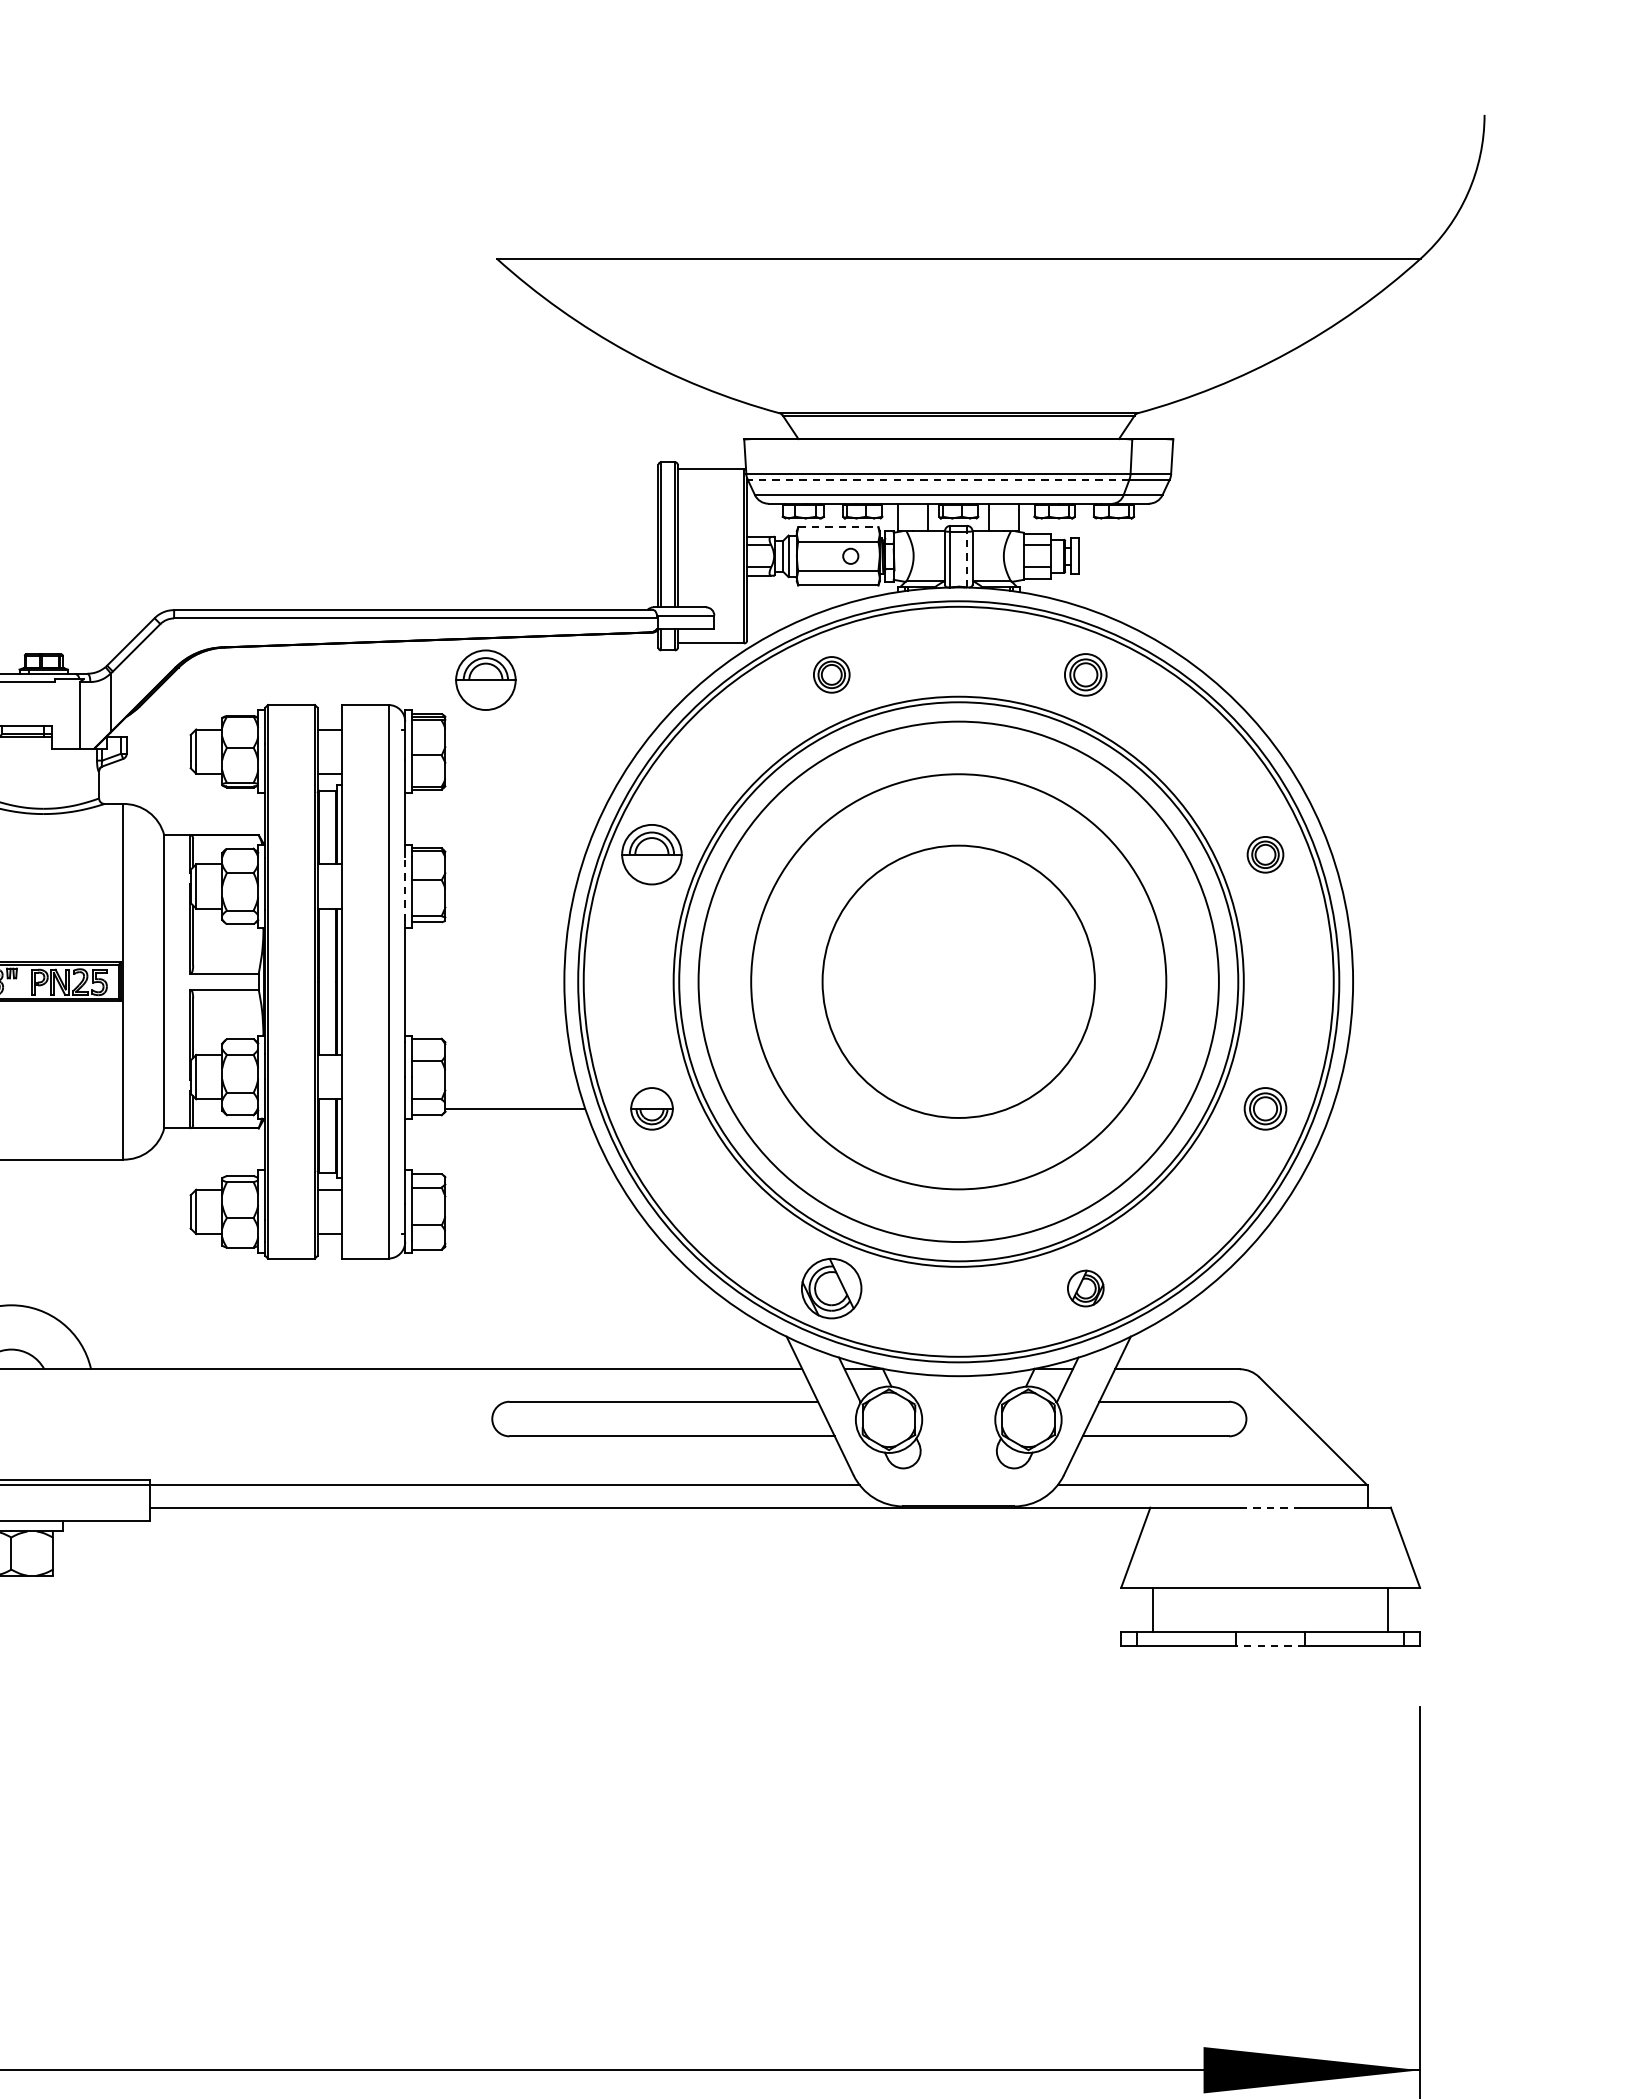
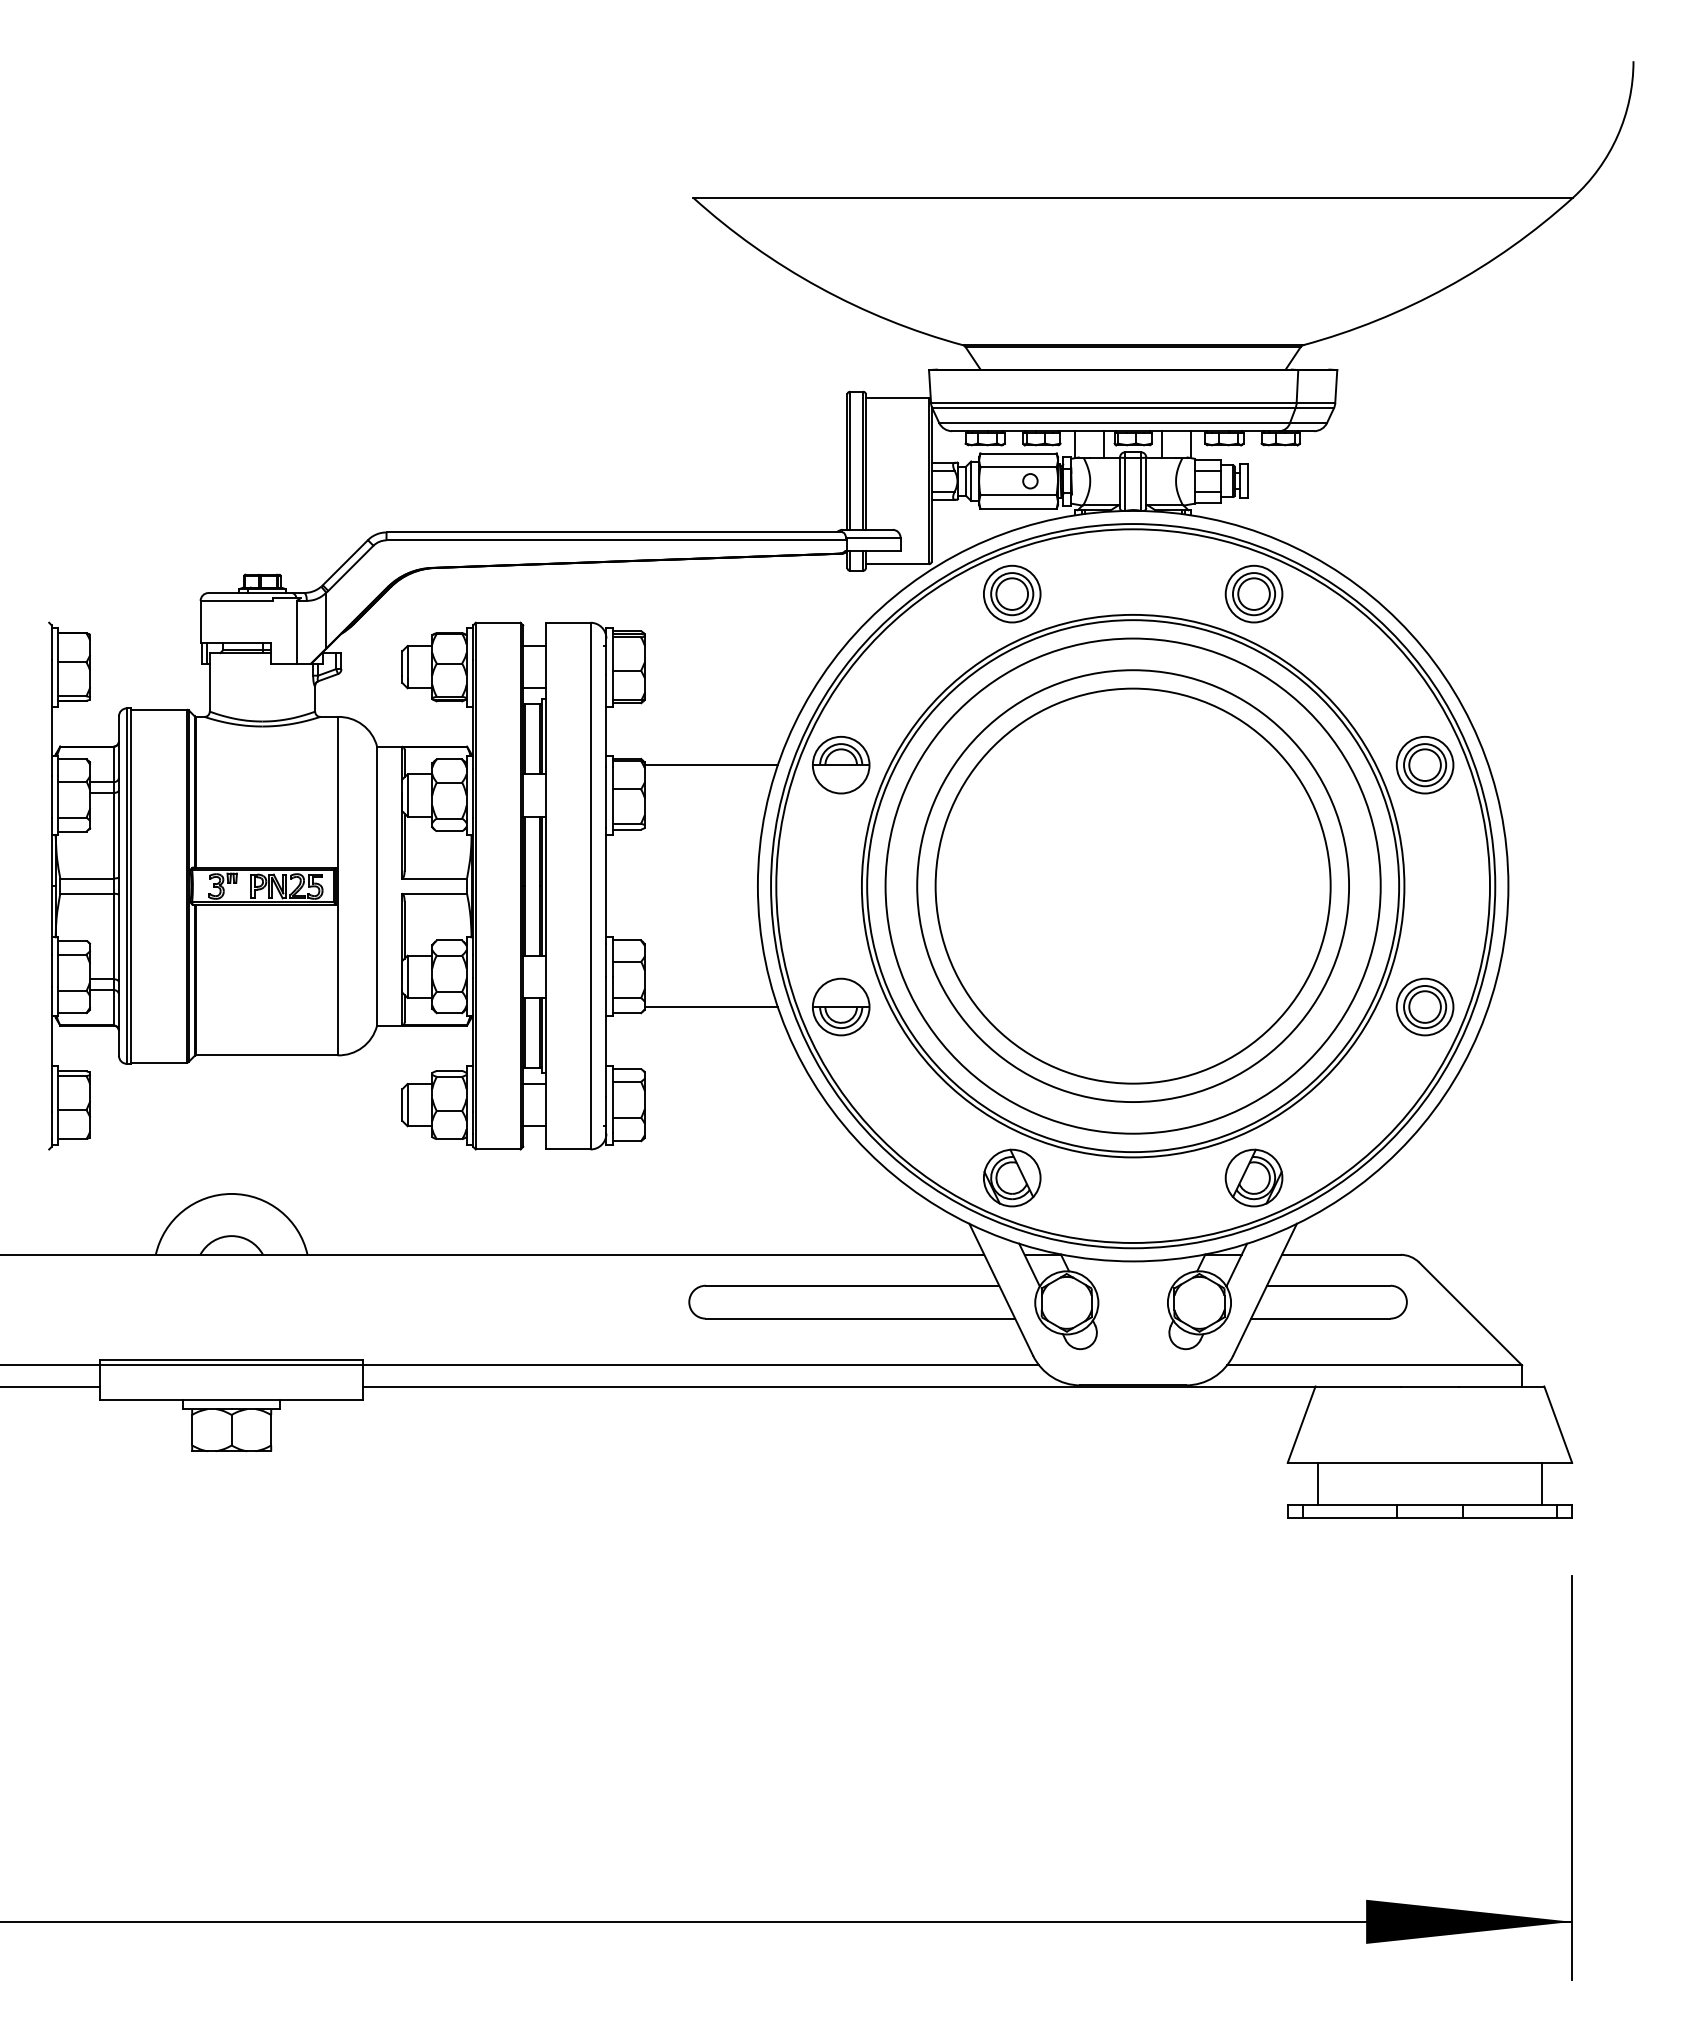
line: (938, 479) -> (1113, 408), dashed -> solid
line: (839, 527) -> (1019, 453), dashed -> solid
line: (967, 559) -> (1141, 484), dashed -> solid
part: (831, 674) -> (1012, 593), size x1.67
part: (1085, 674) -> (1253, 593), size x1.43
part: (486, 680) -> (683, 599), removed
line: (514, 855) -> (710, 765), added
part: (1264, 855) -> (1424, 765), size x1.67
line: (405, 888) -> (606, 797), dashed -> solid
circle: (959, 982) -> (1133, 886), size x1.67
part: (652, 1108) -> (841, 1006), size x1.43
part: (1264, 1108) -> (1424, 1006), size x1.43
part: (1085, 1288) -> (1253, 1177), size x1.67
line: (1271, 1507) -> (1430, 1386), dashed -> solid
line: (1270, 1646) -> (1429, 1518), dashed -> solid

